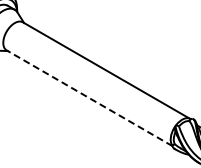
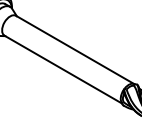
line: (89, 98) -> (63, 69), dashed -> solid

